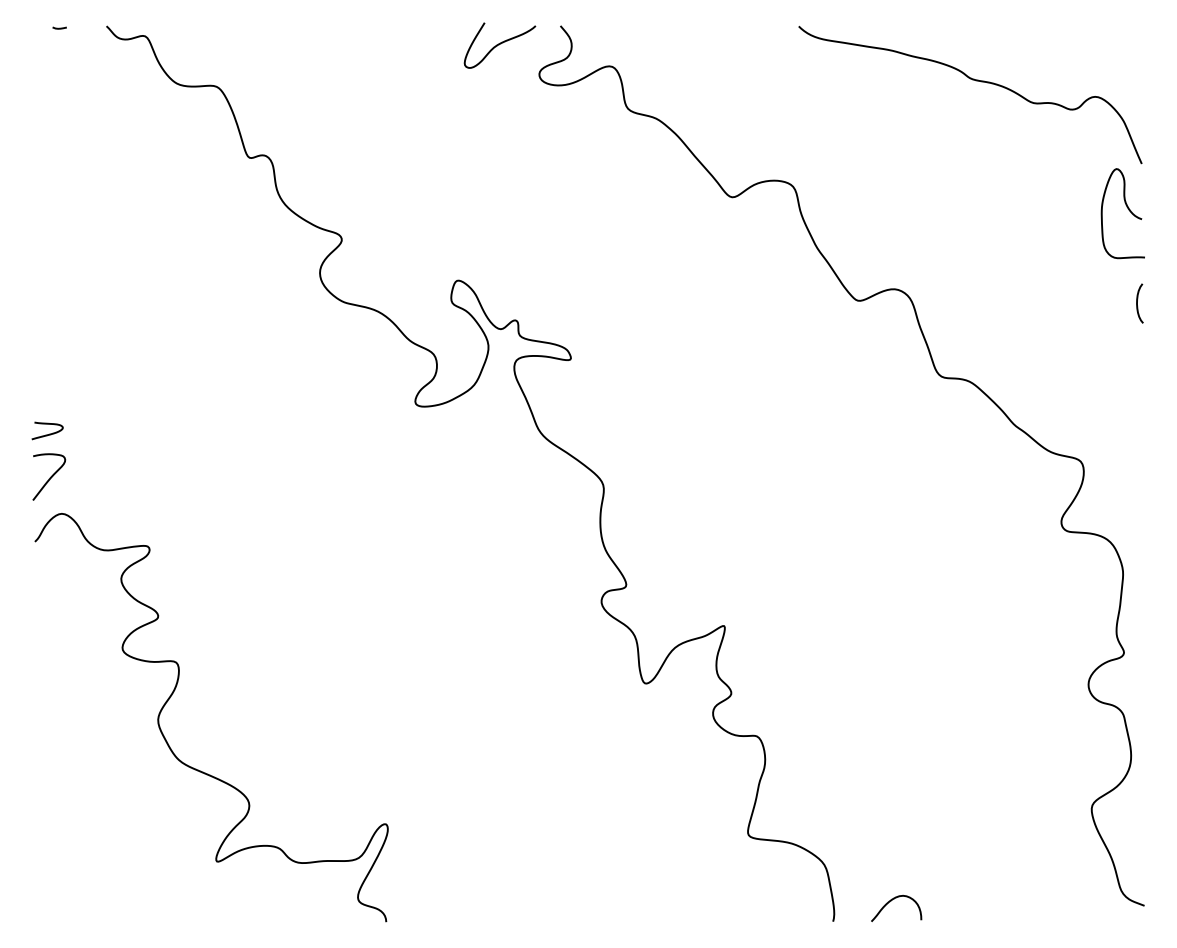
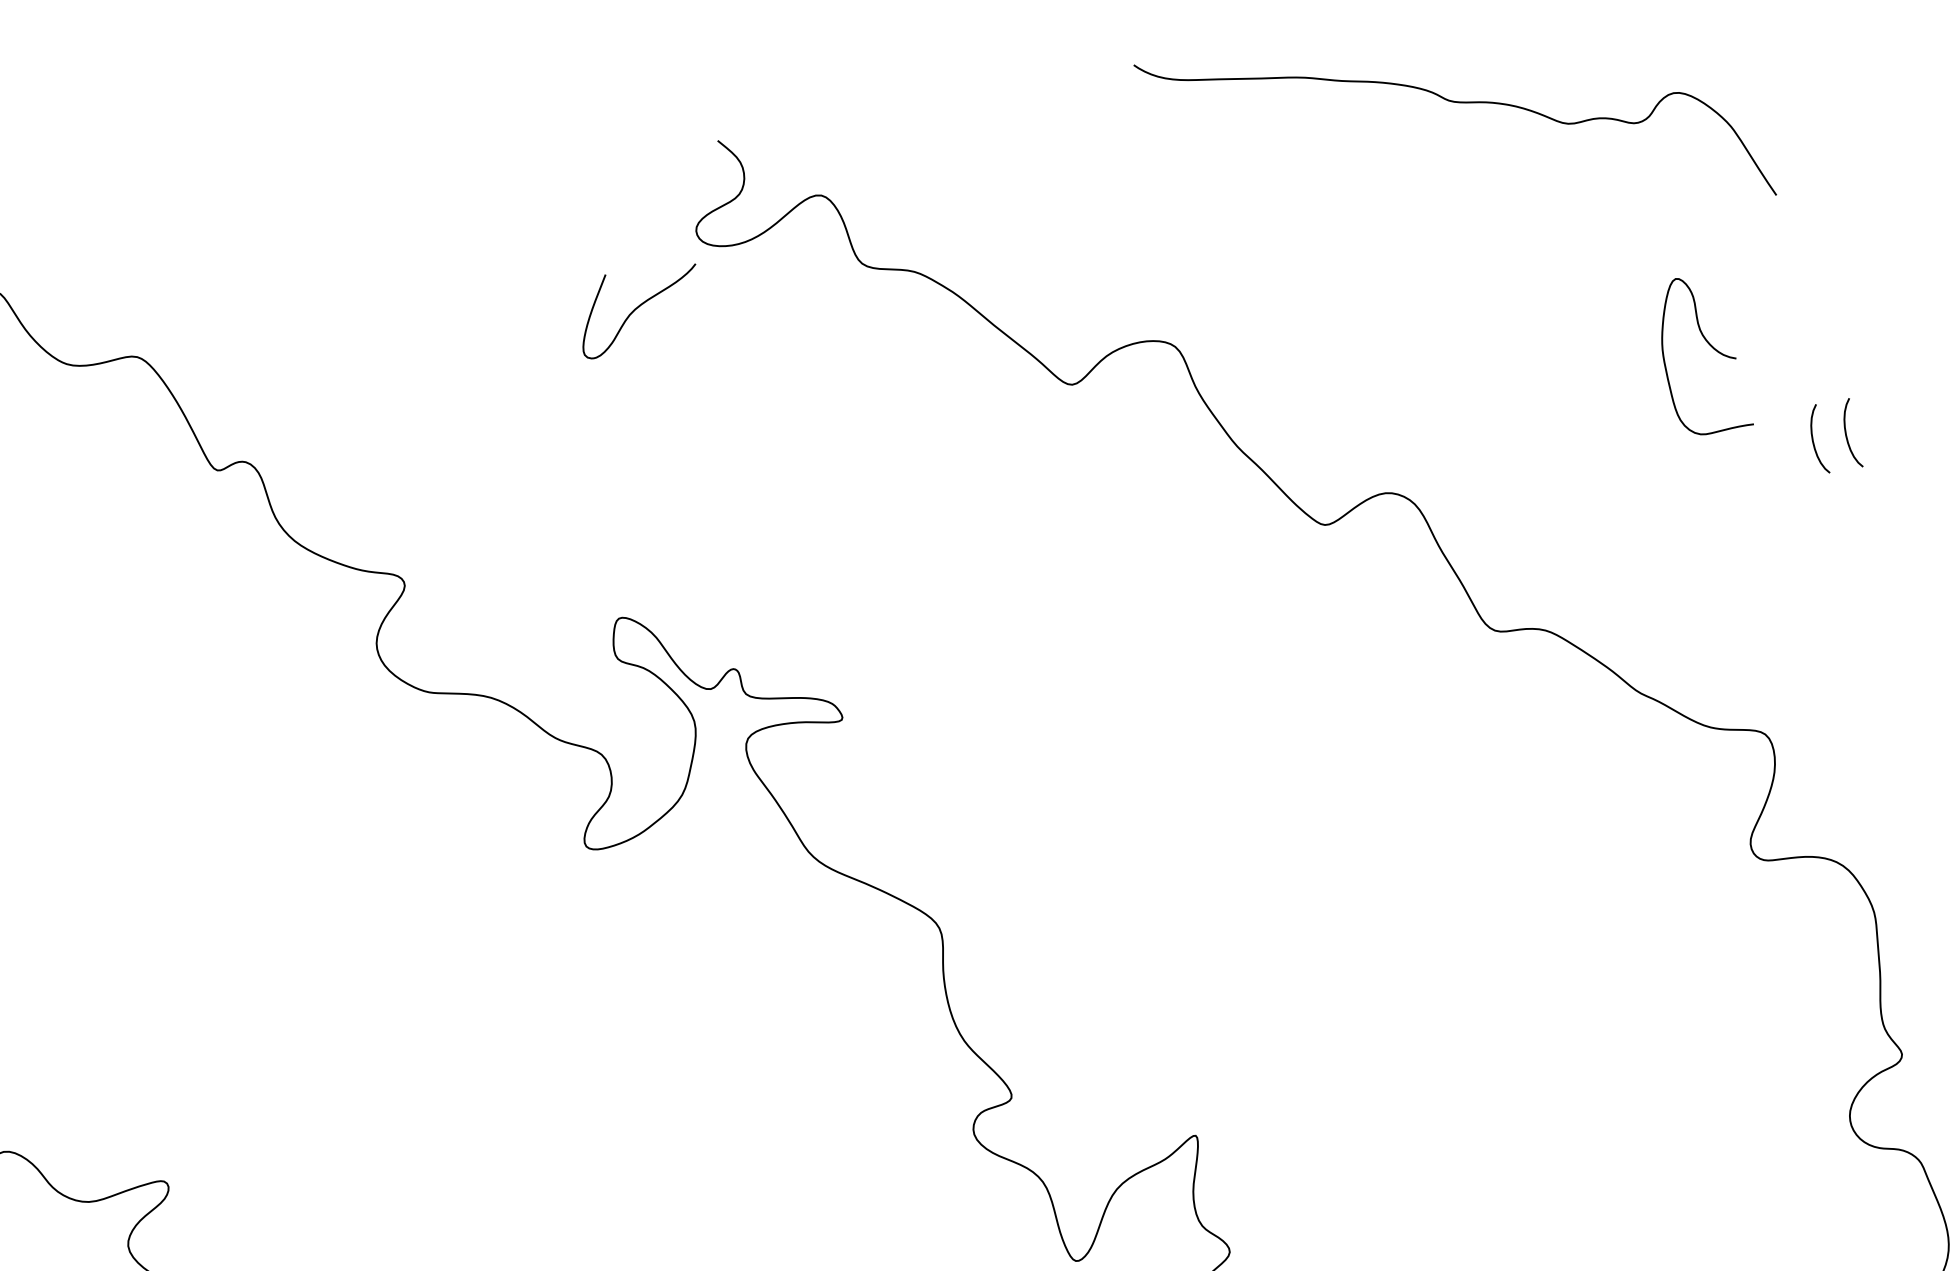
curve: (499, 45) -> (638, 309), moved
curve: (1128, 210) -> (1709, 347), moved
curve: (1156, 303) -> (1846, 434), added

